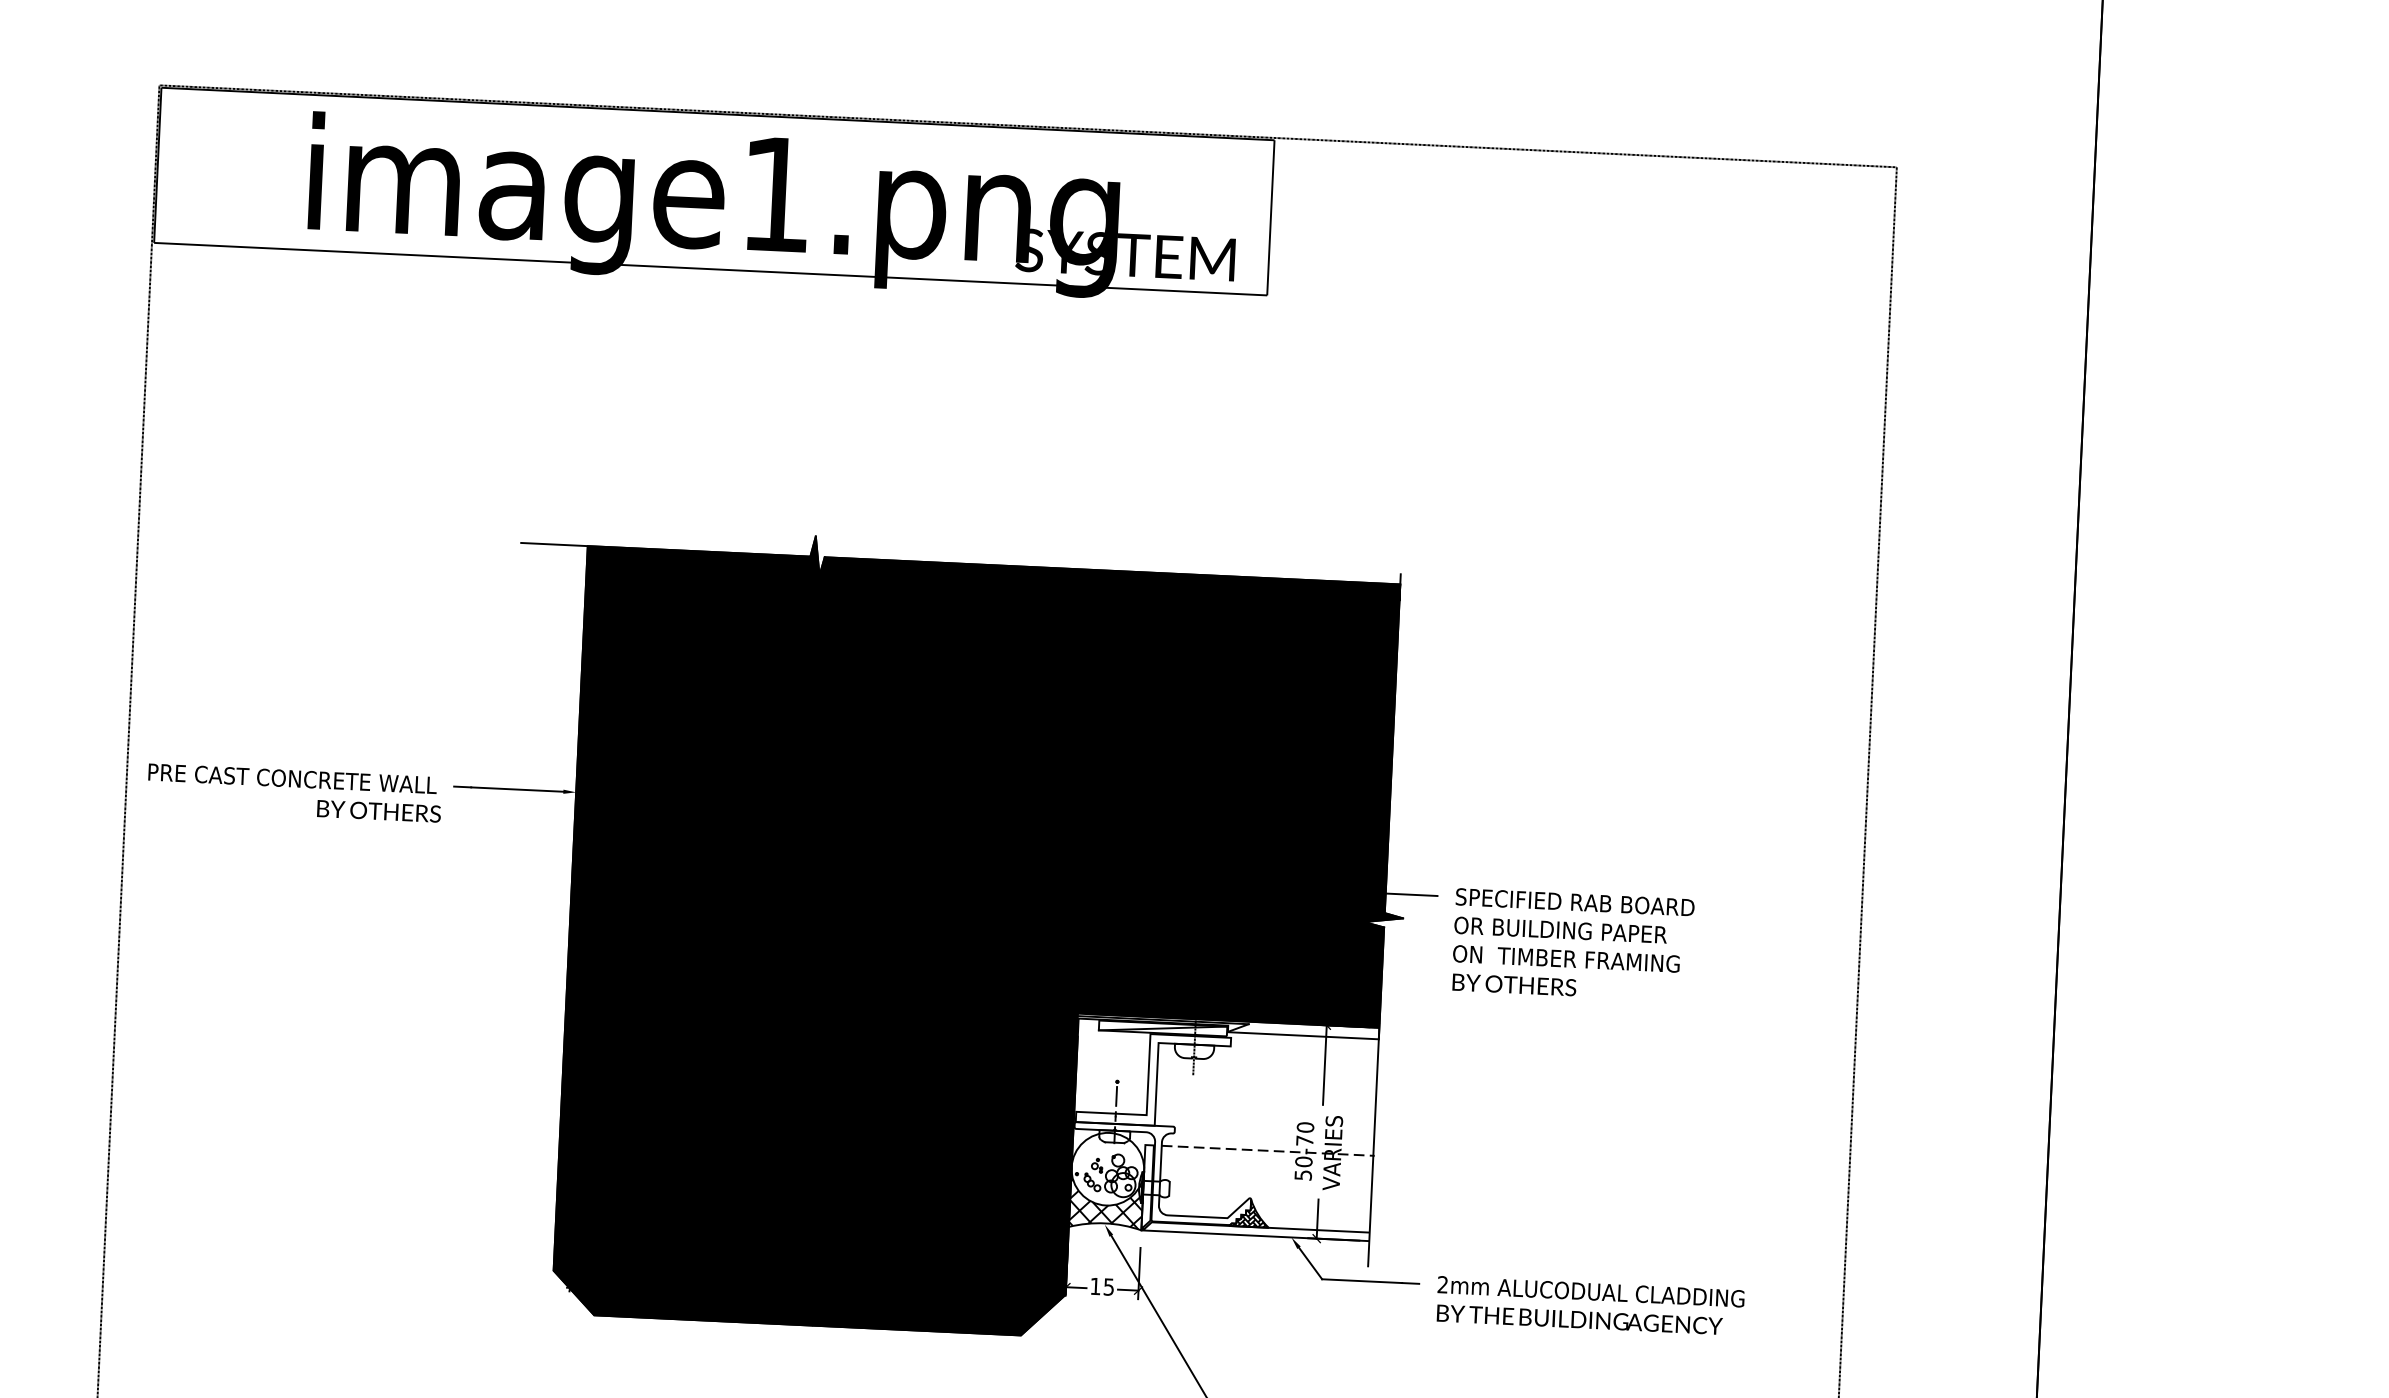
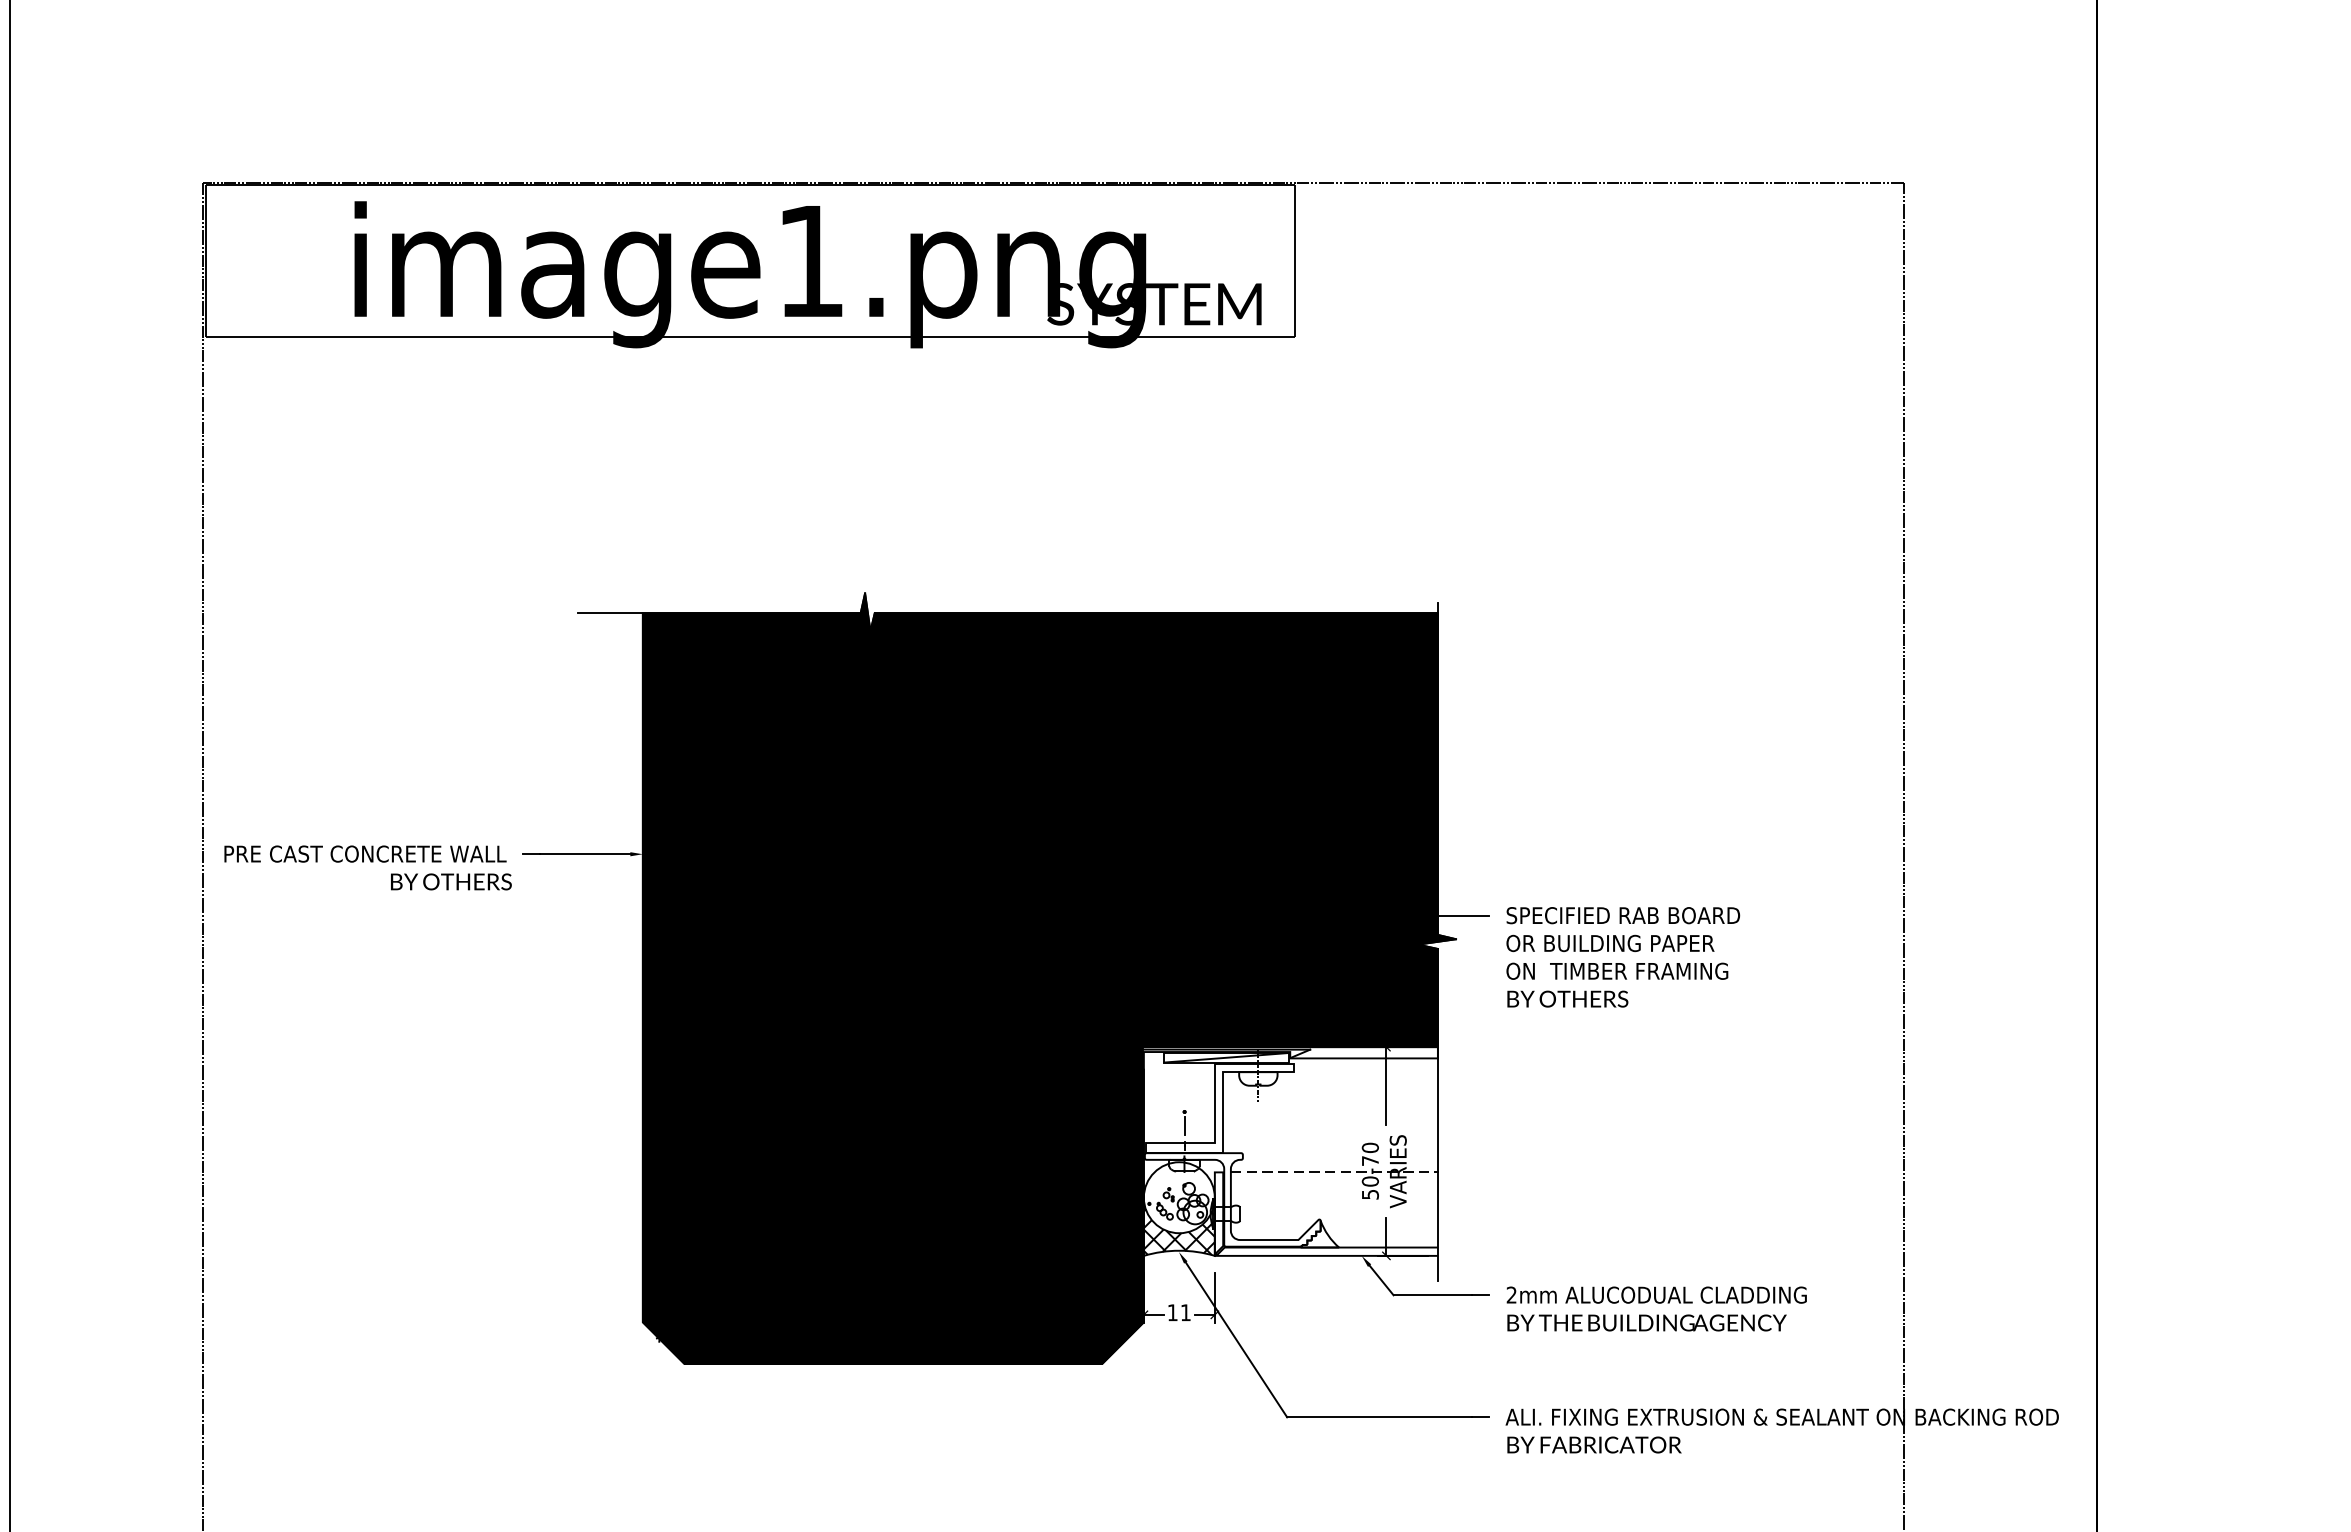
hatch: (1250, 1214) -> (1320, 1235), removed
text: (1108, 1286) -> (1185, 1312), 15 -> 11

